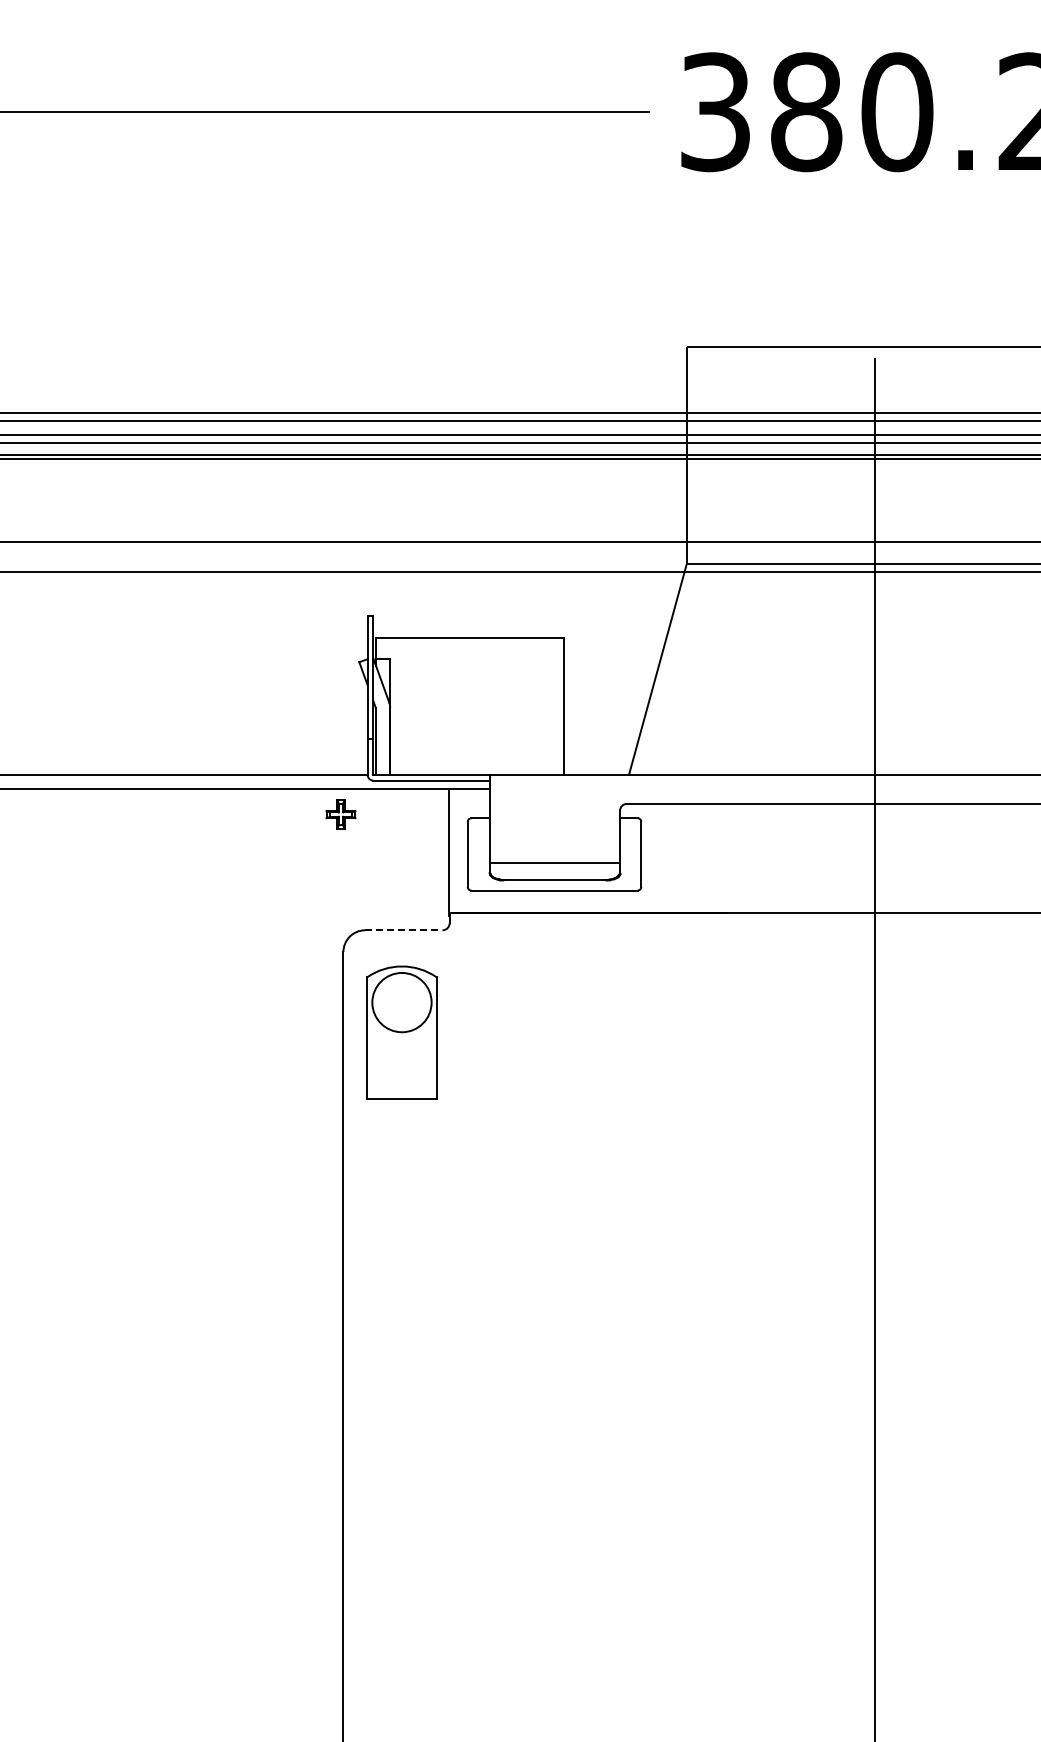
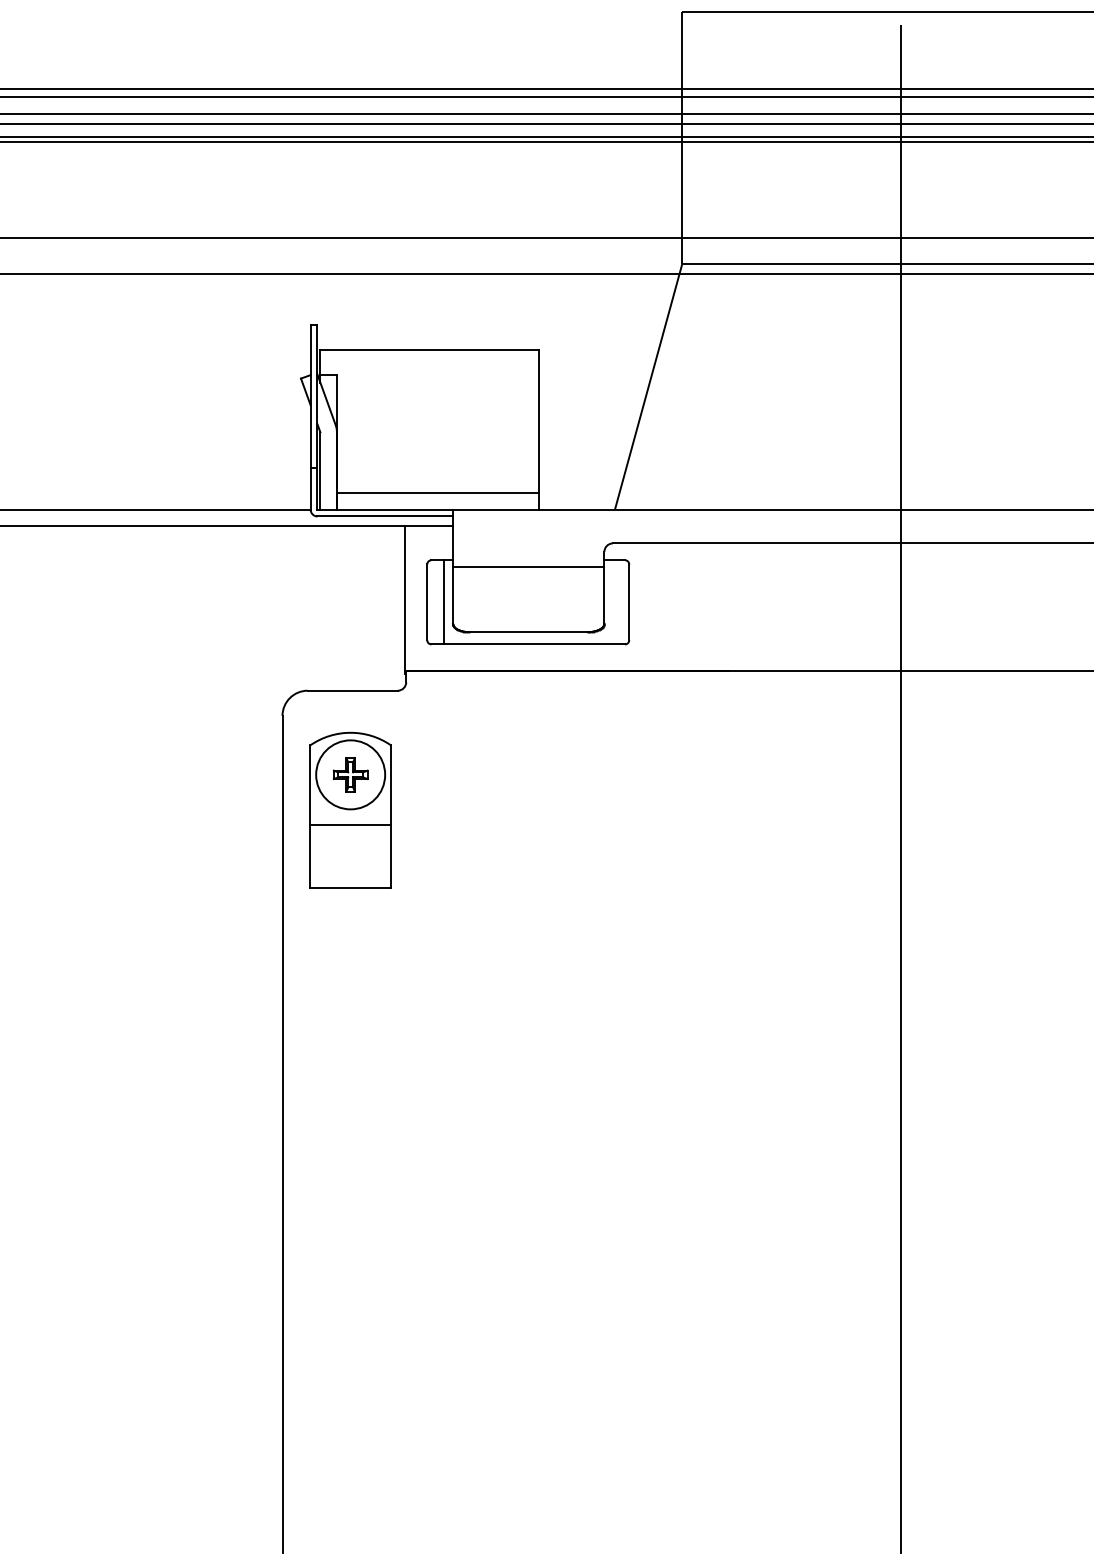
line: (476, 760) -> (437, 493), added
part: (340, 814) -> (350, 774), moved
line: (482, 854) -> (444, 602), added
line: (554, 863) -> (528, 567), moved
line: (403, 930) -> (352, 690), dashed -> solid
line: (401, 1045) -> (350, 824), added

